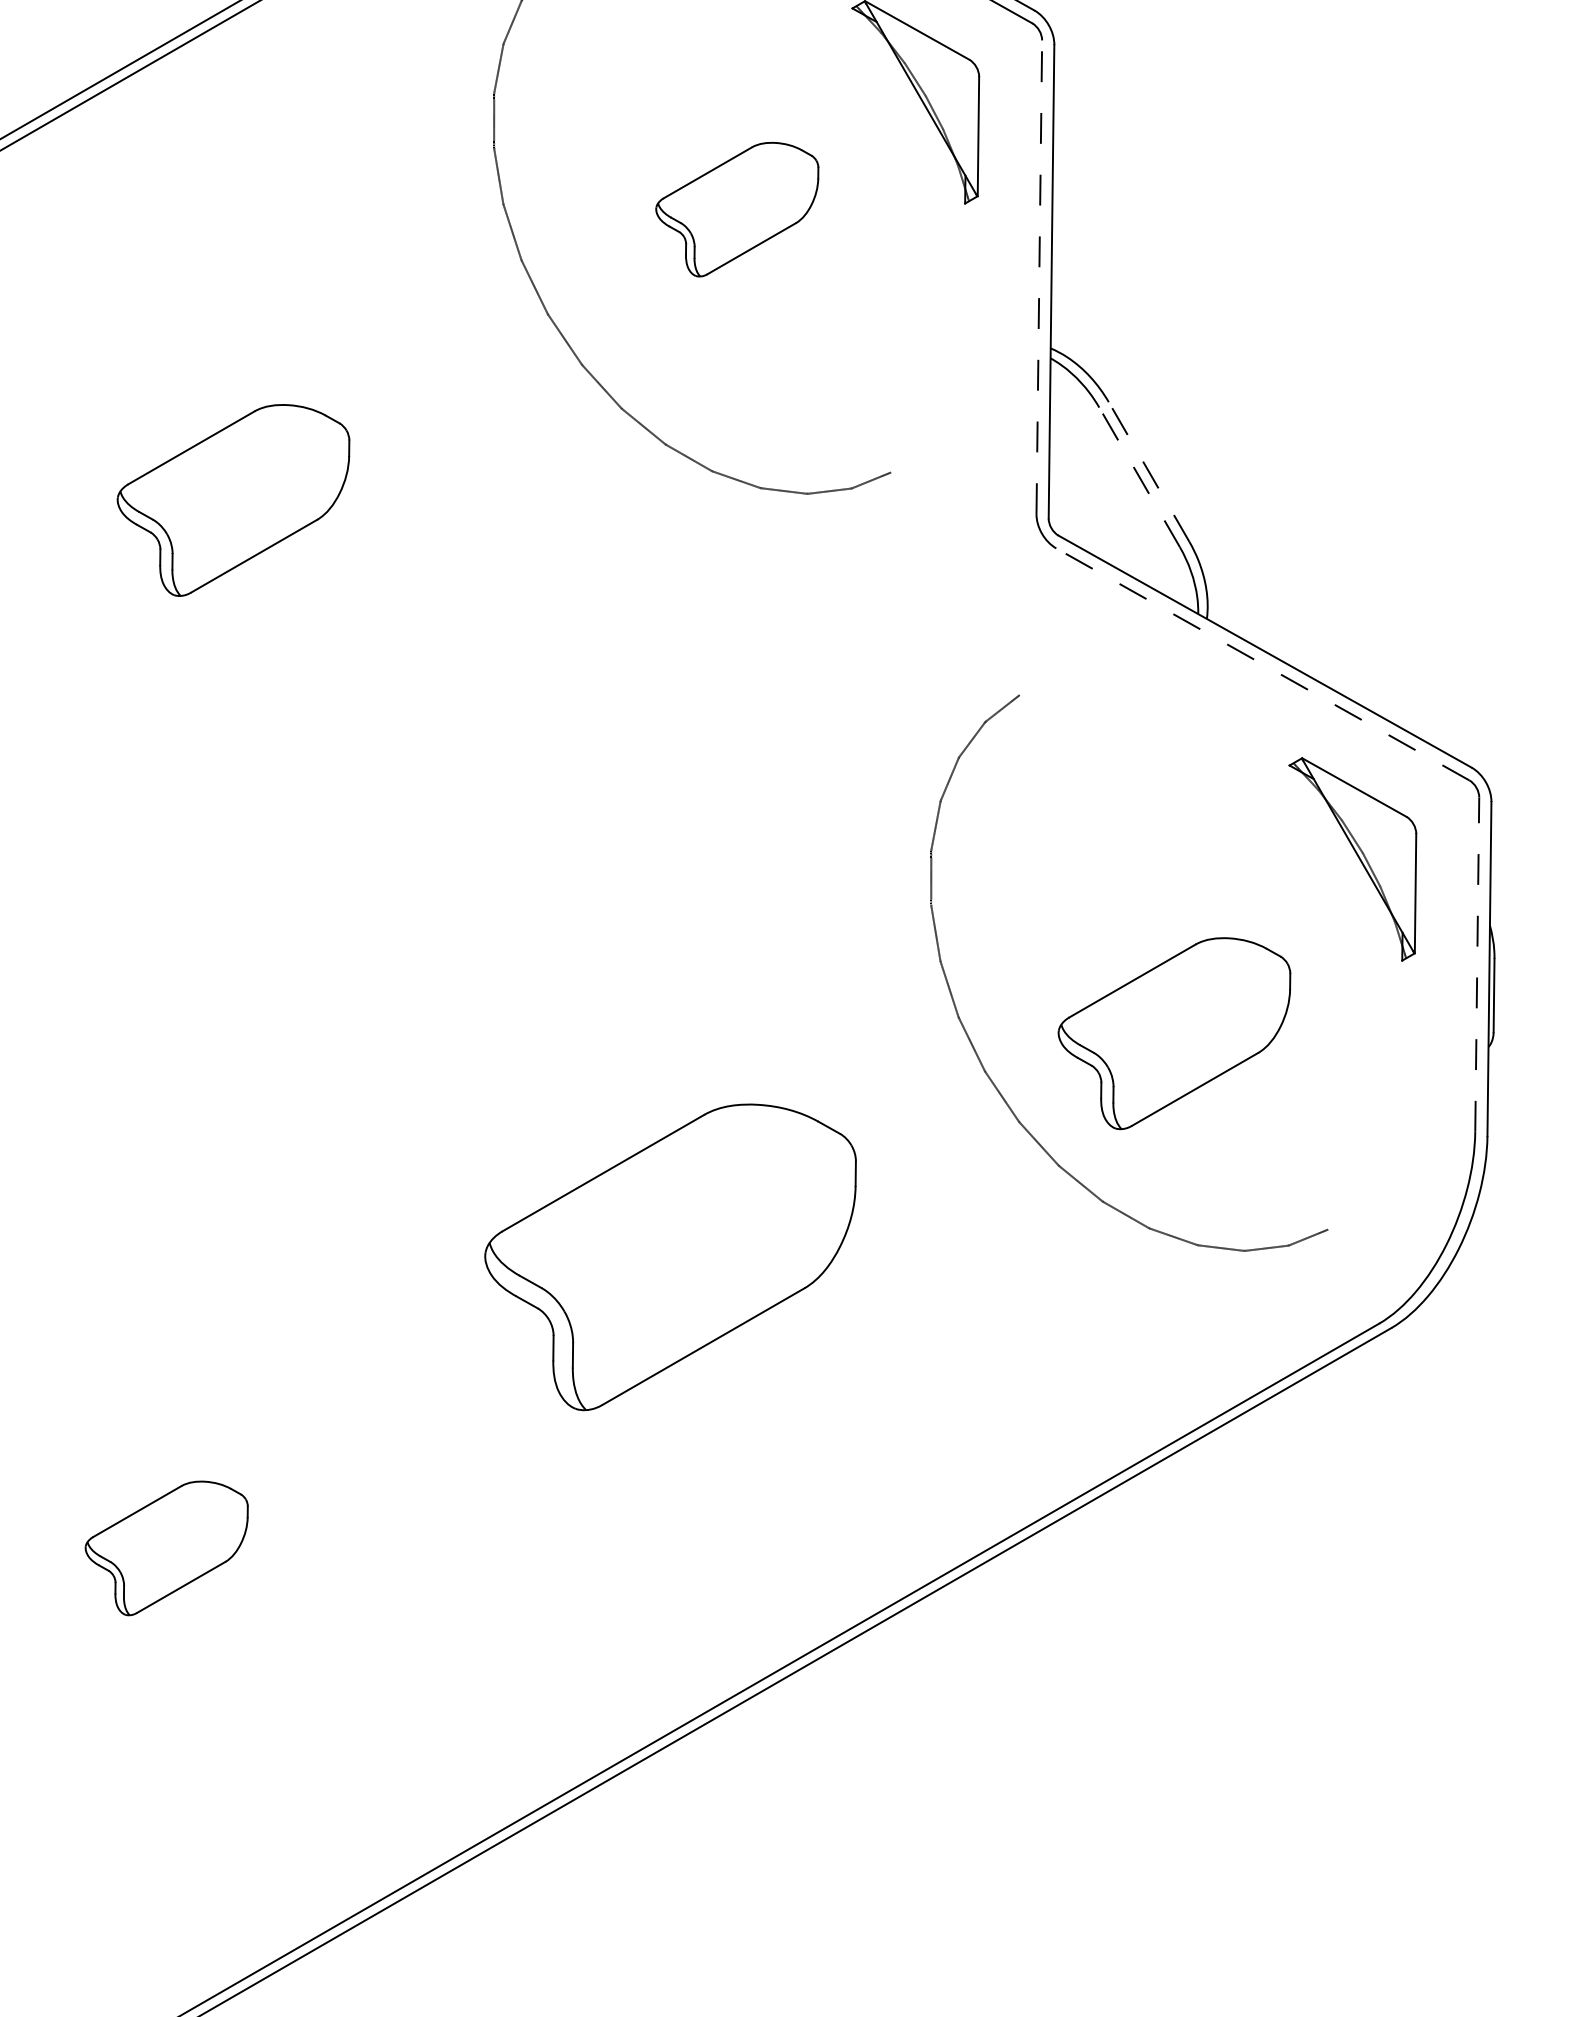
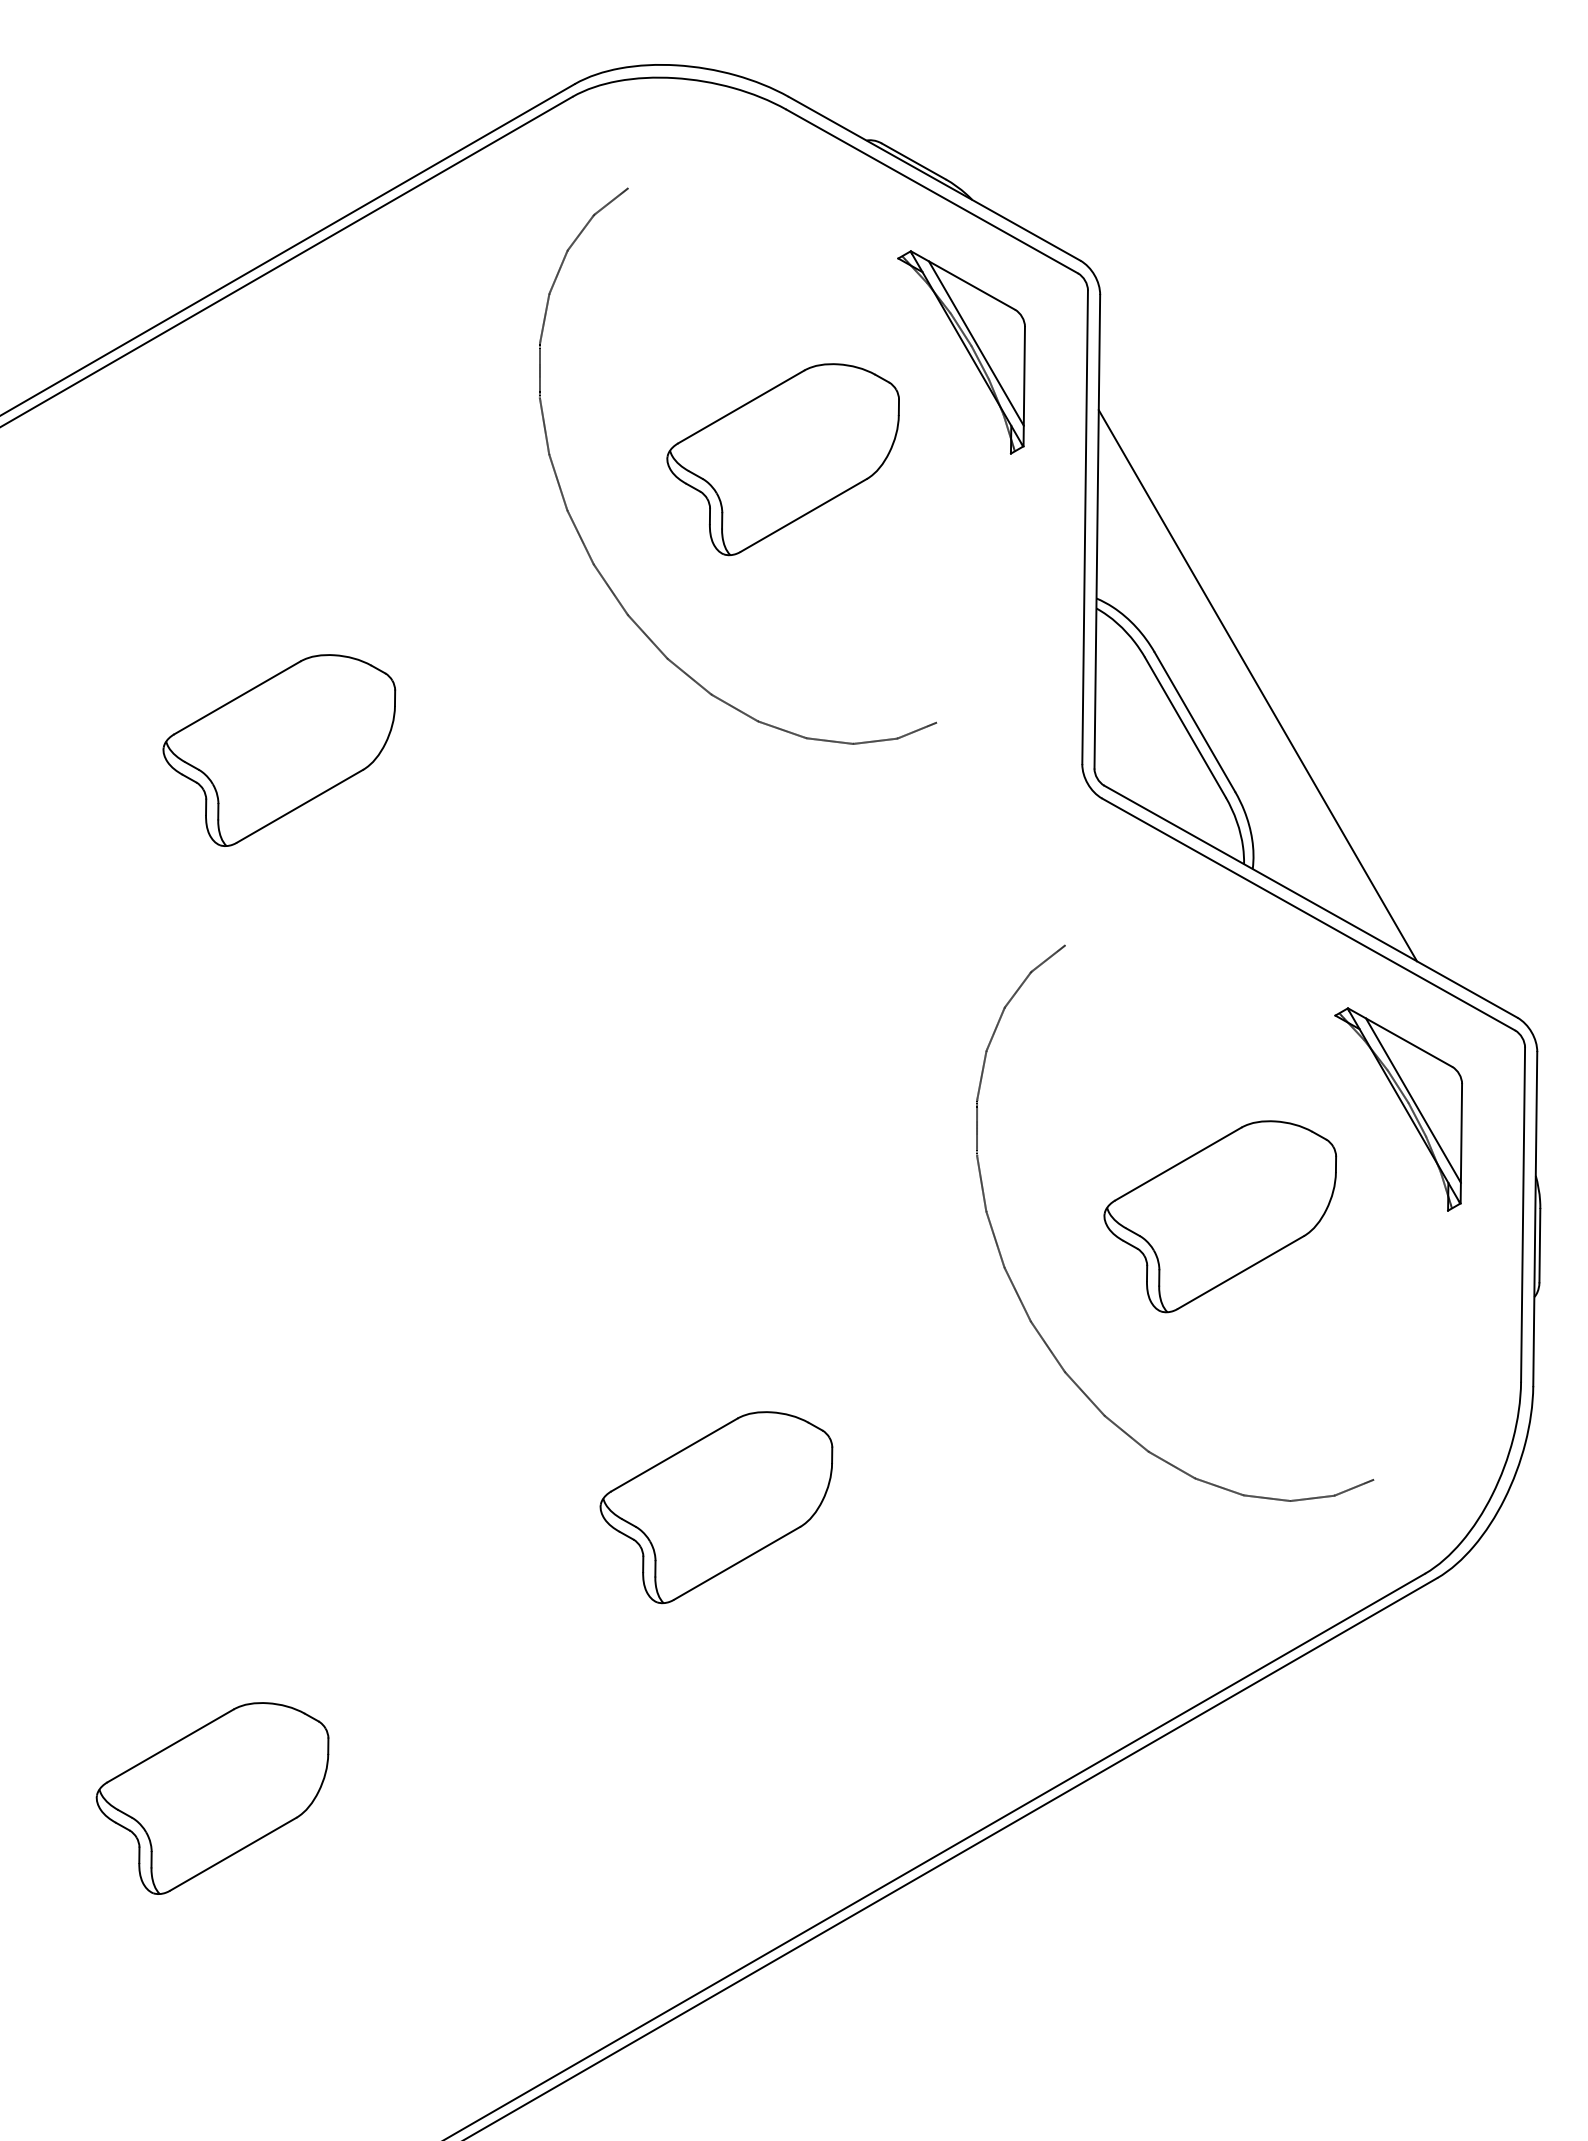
line: (929, 93) -> (975, 343), added
part: (736, 209) -> (782, 459), size x1.43
line: (1039, 277) -> (1085, 527), dashed -> solid
line: (1211, 435) -> (1257, 685), added
line: (1148, 472) -> (1194, 722), dashed -> solid
line: (1139, 477) -> (1185, 727), dashed -> solid
line: (1262, 664) -> (1308, 914), dashed -> solid
line: (1367, 850) -> (1413, 1100), added
line: (1477, 964) -> (1523, 1214), dashed -> solid
part: (1174, 1033) -> (1220, 1216), moved
part: (670, 1257) -> (716, 1507), size x0.62
part: (166, 1548) -> (212, 1798), size x1.43

